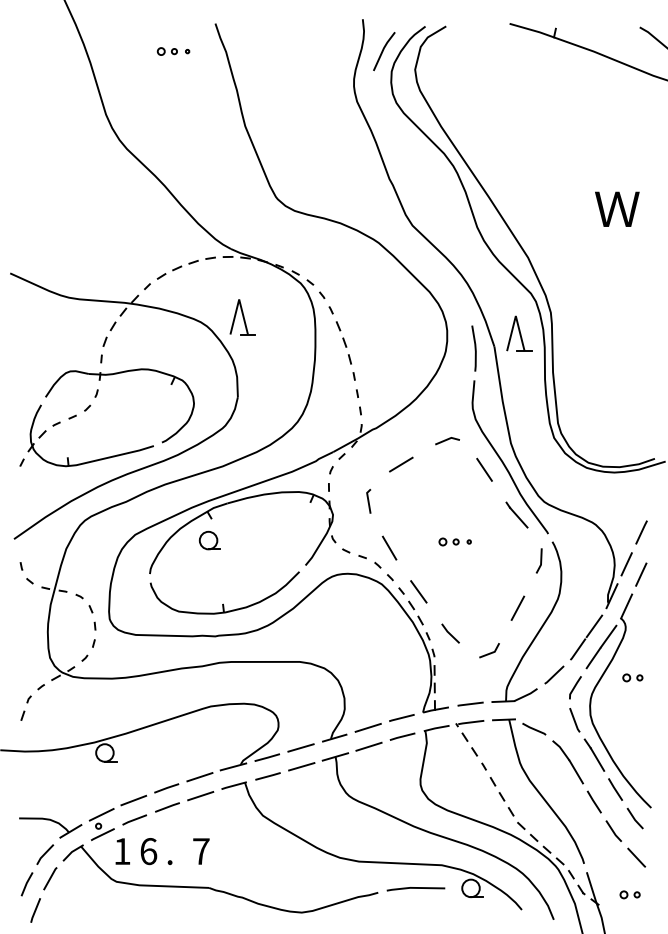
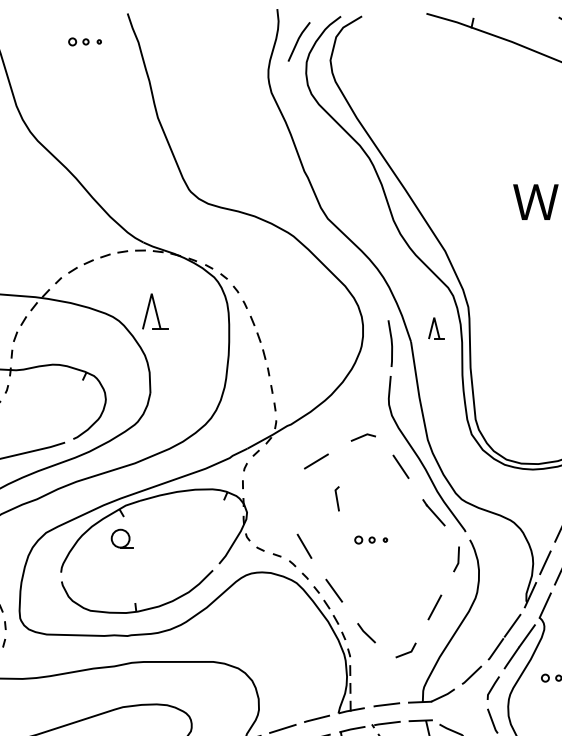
part: (519, 333) -> (436, 328), size x0.6
line: (368, 501) -> (336, 498), moved

